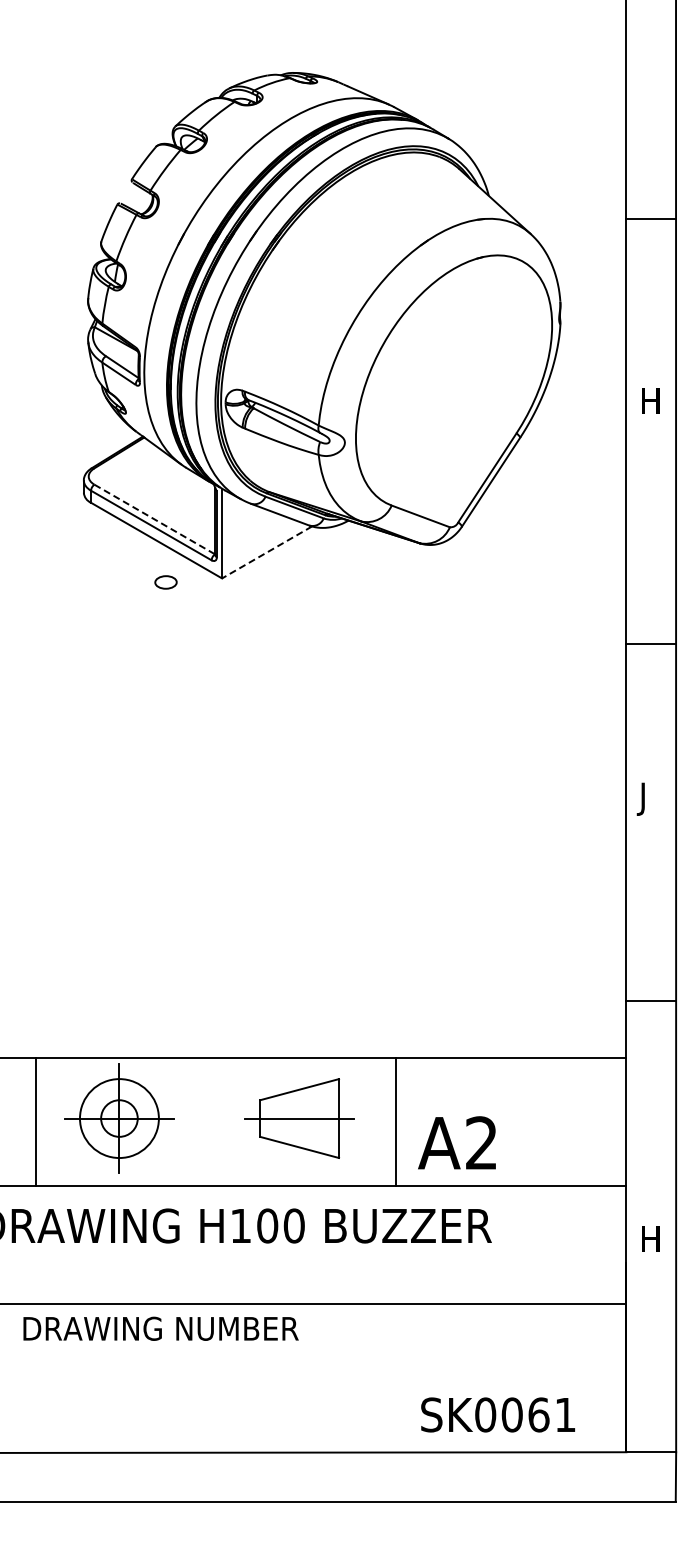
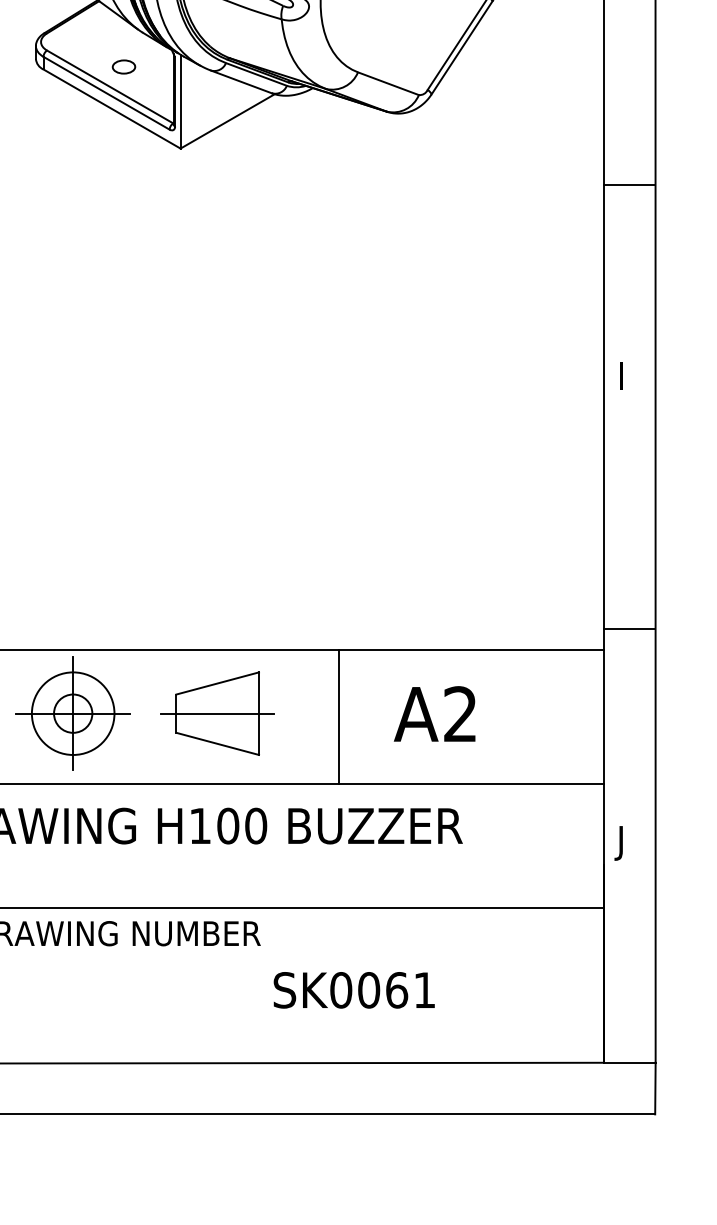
line: (154, 519) -> (109, 86), dashed -> solid
line: (267, 552) -> (228, 121), dashed -> solid
part: (165, 582) -> (123, 67), moved
line: (650, 643) -> (628, 185), moved
text: (640, 798) -> (618, 378), J -> I
line: (650, 1000) -> (628, 628), moved
part: (299, 1118) -> (217, 713), moved
line: (396, 1121) -> (338, 716), moved
text: (456, 1142) -> (434, 713), moved
text: (647, 1242) -> (625, 843), H -> J
text: (497, 1414) -> (353, 989), moved

